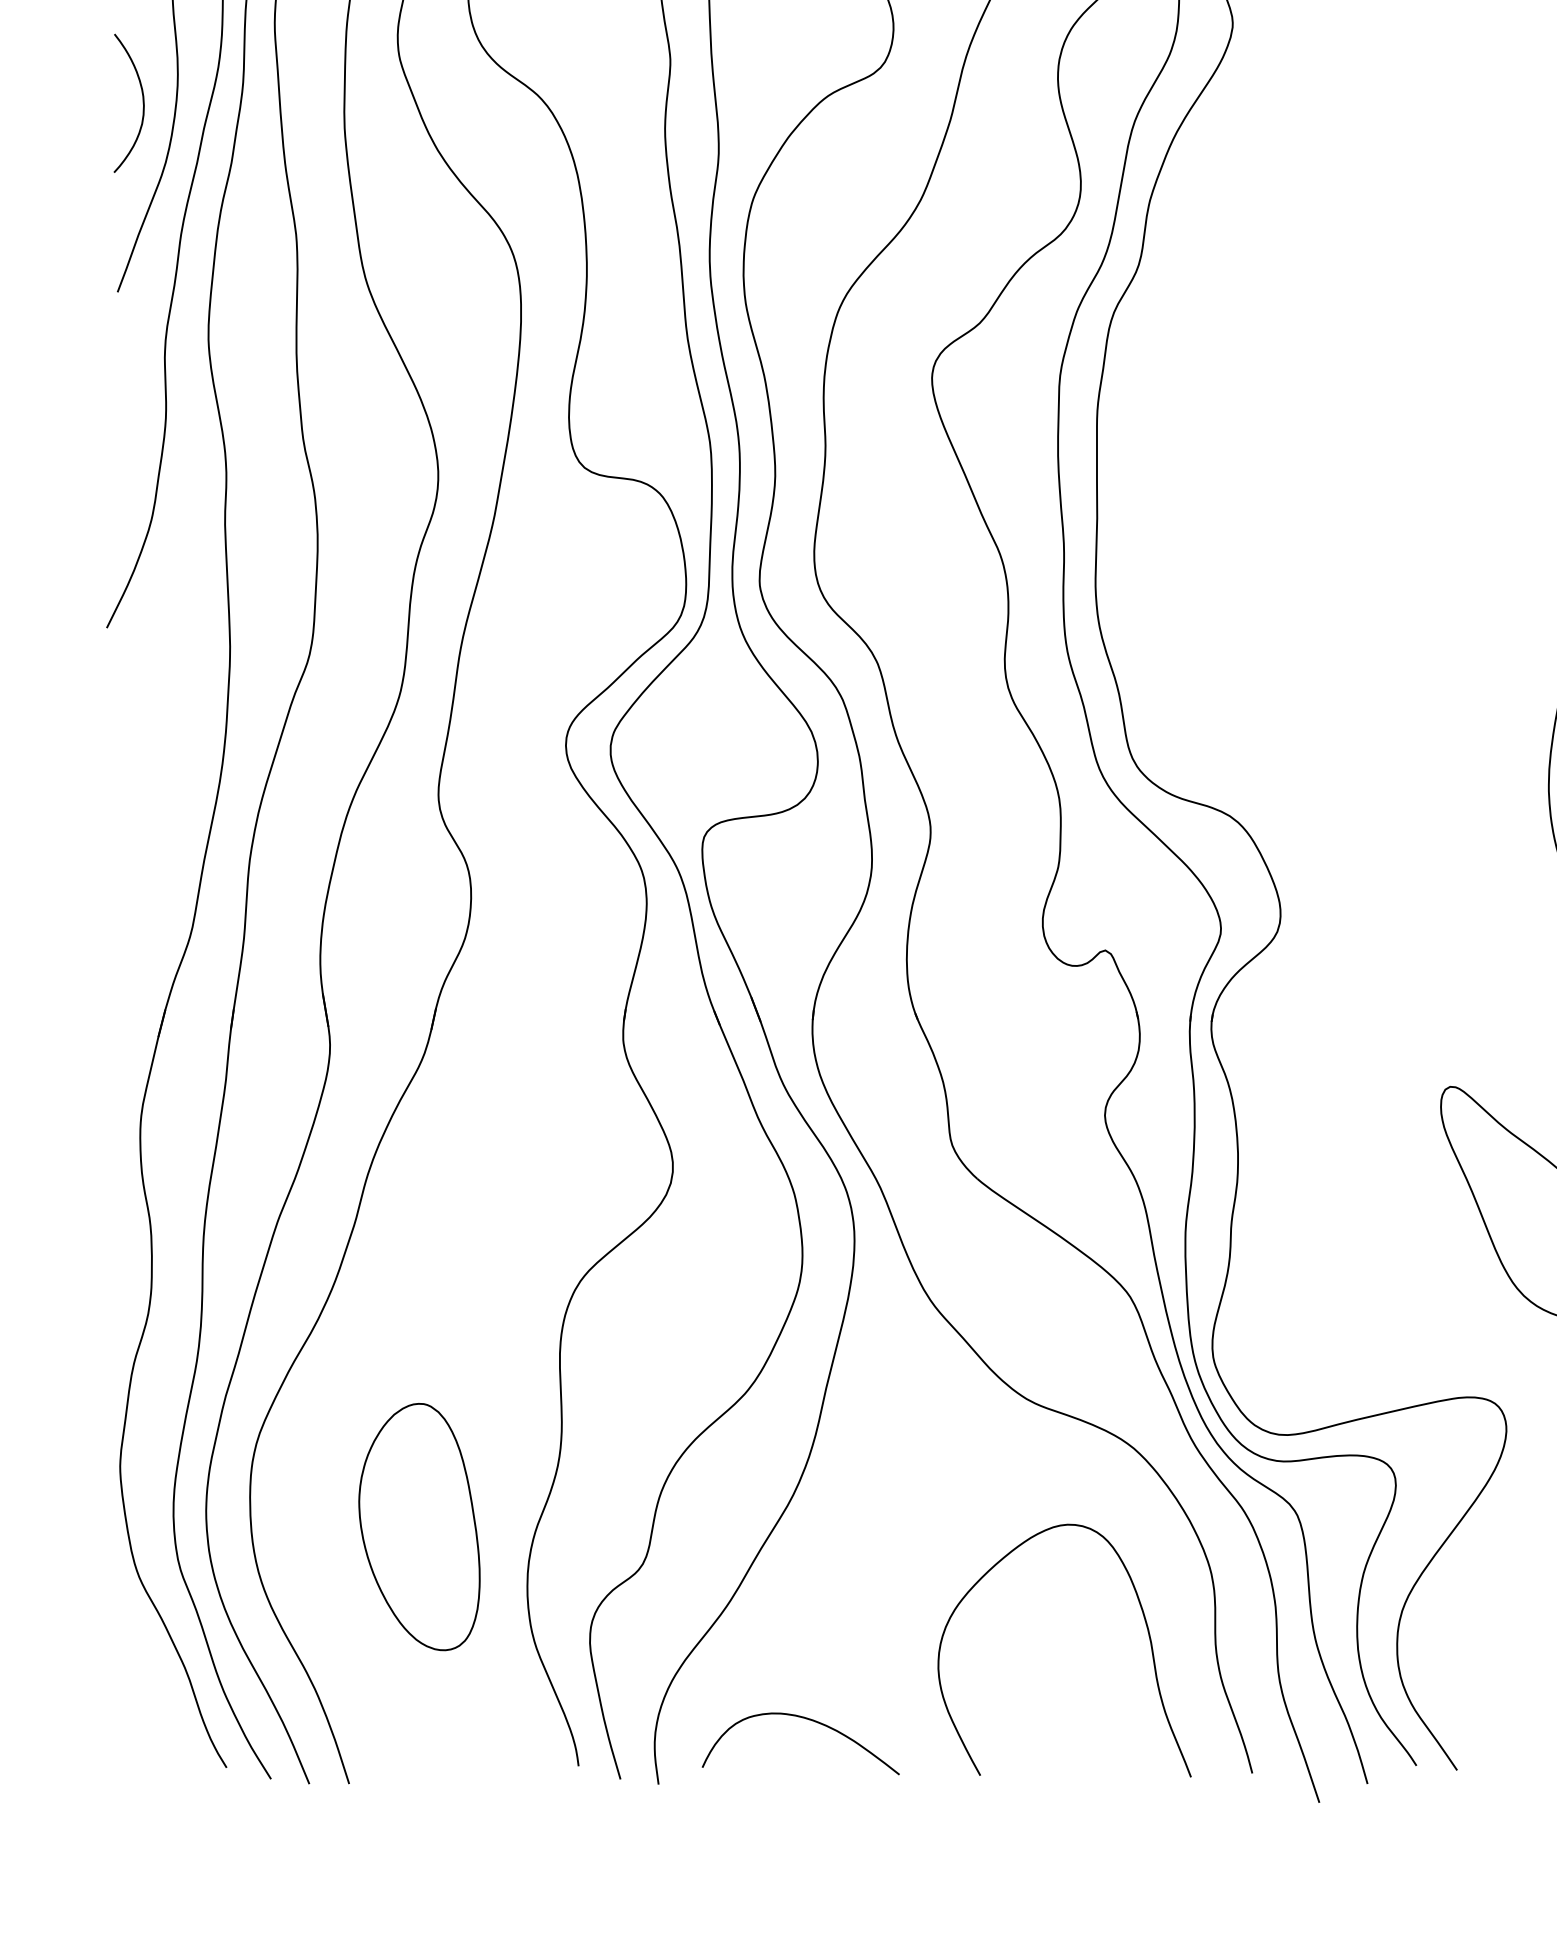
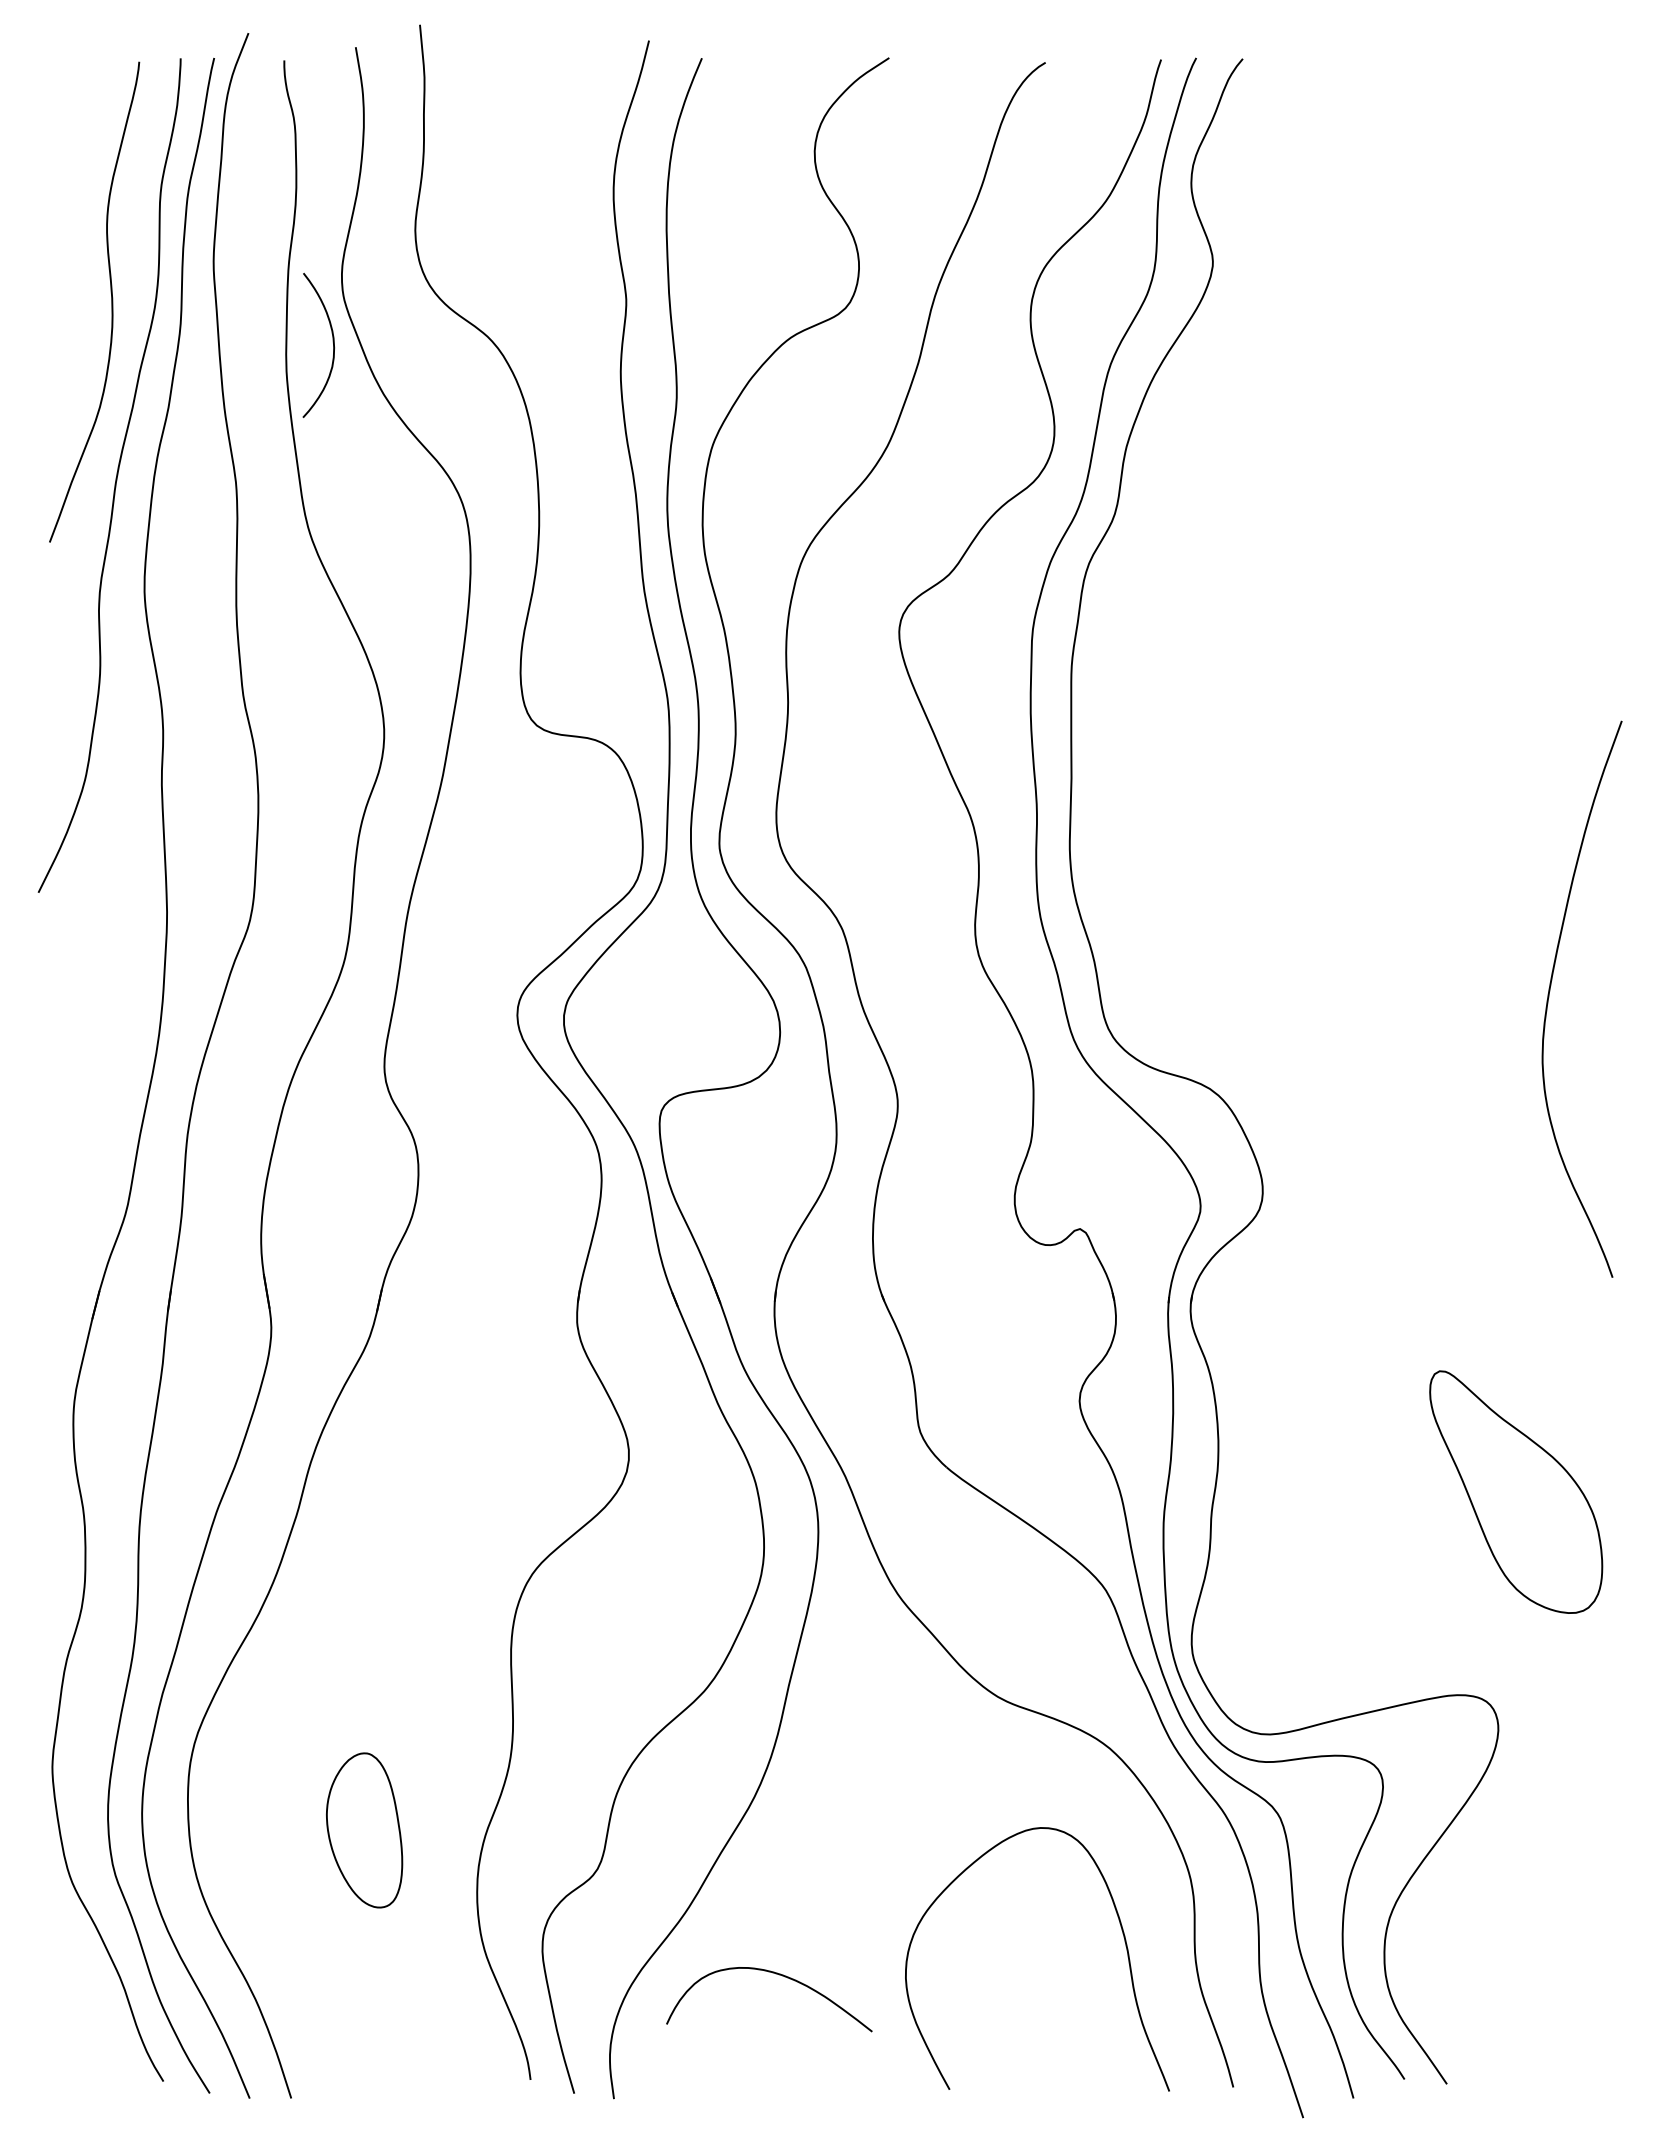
curve: (142, 100) -> (332, 342), moved
part: (419, 1527) -> (364, 1830), size x0.6
curve: (807, 1719) -> (776, 1974), moved

